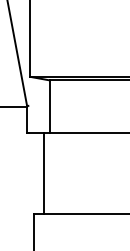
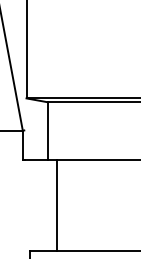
line: (44, 173) -> (57, 205), moved

